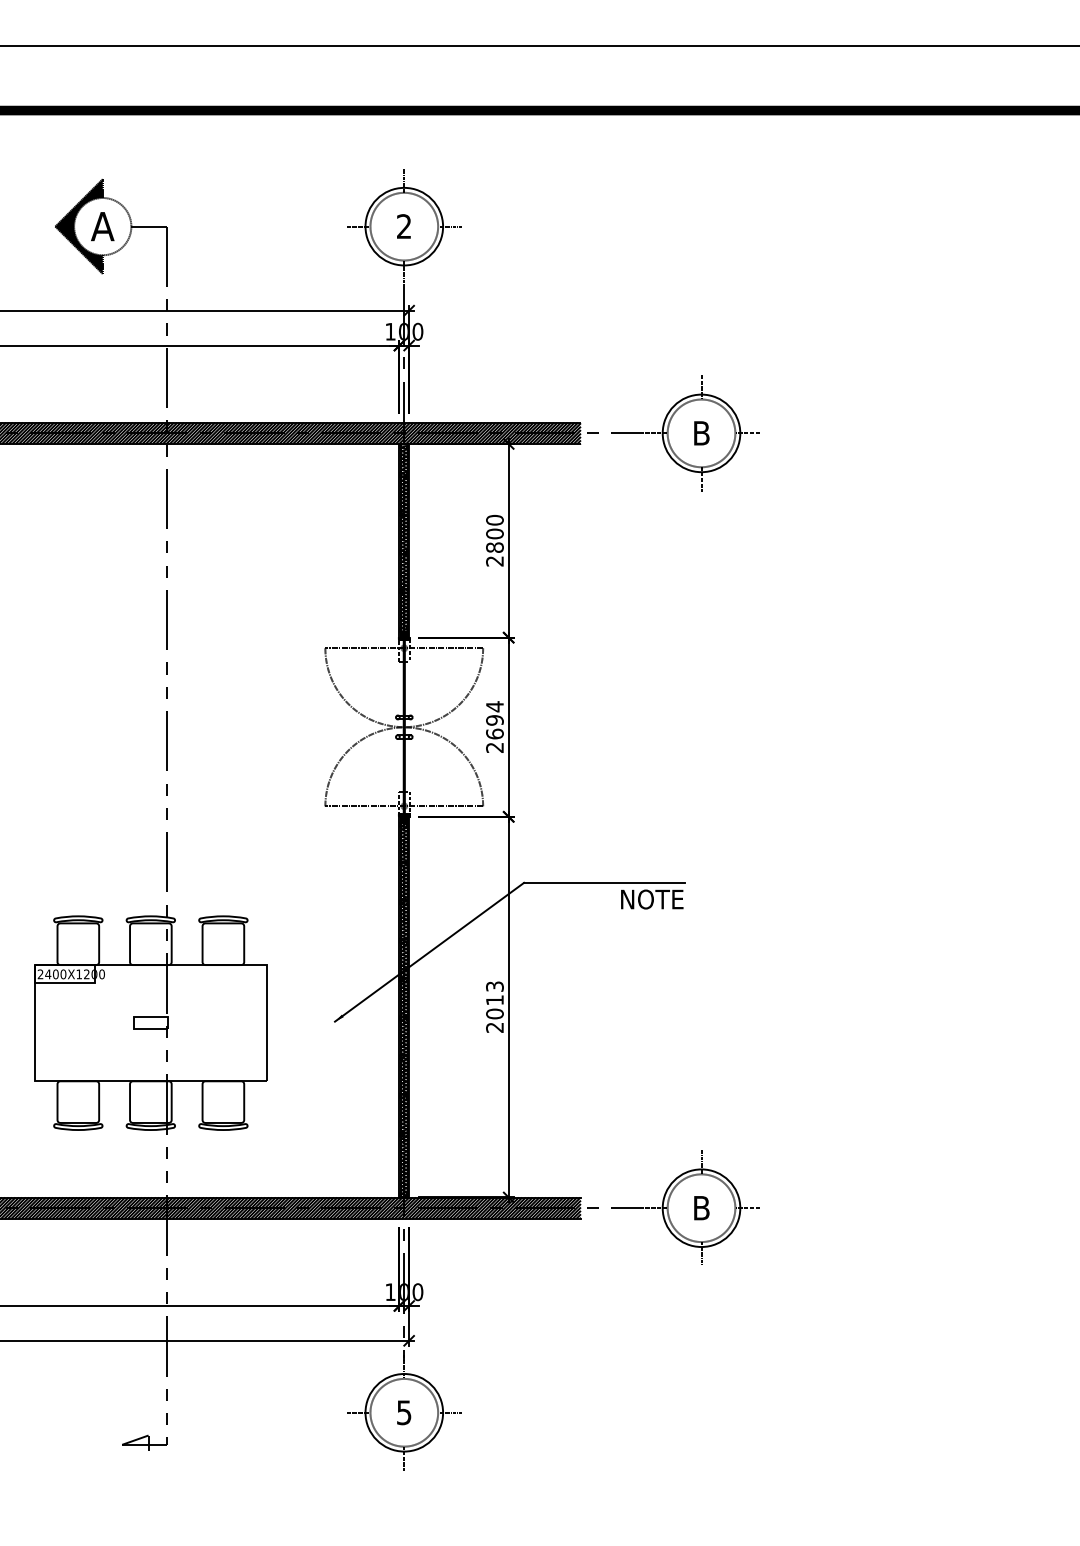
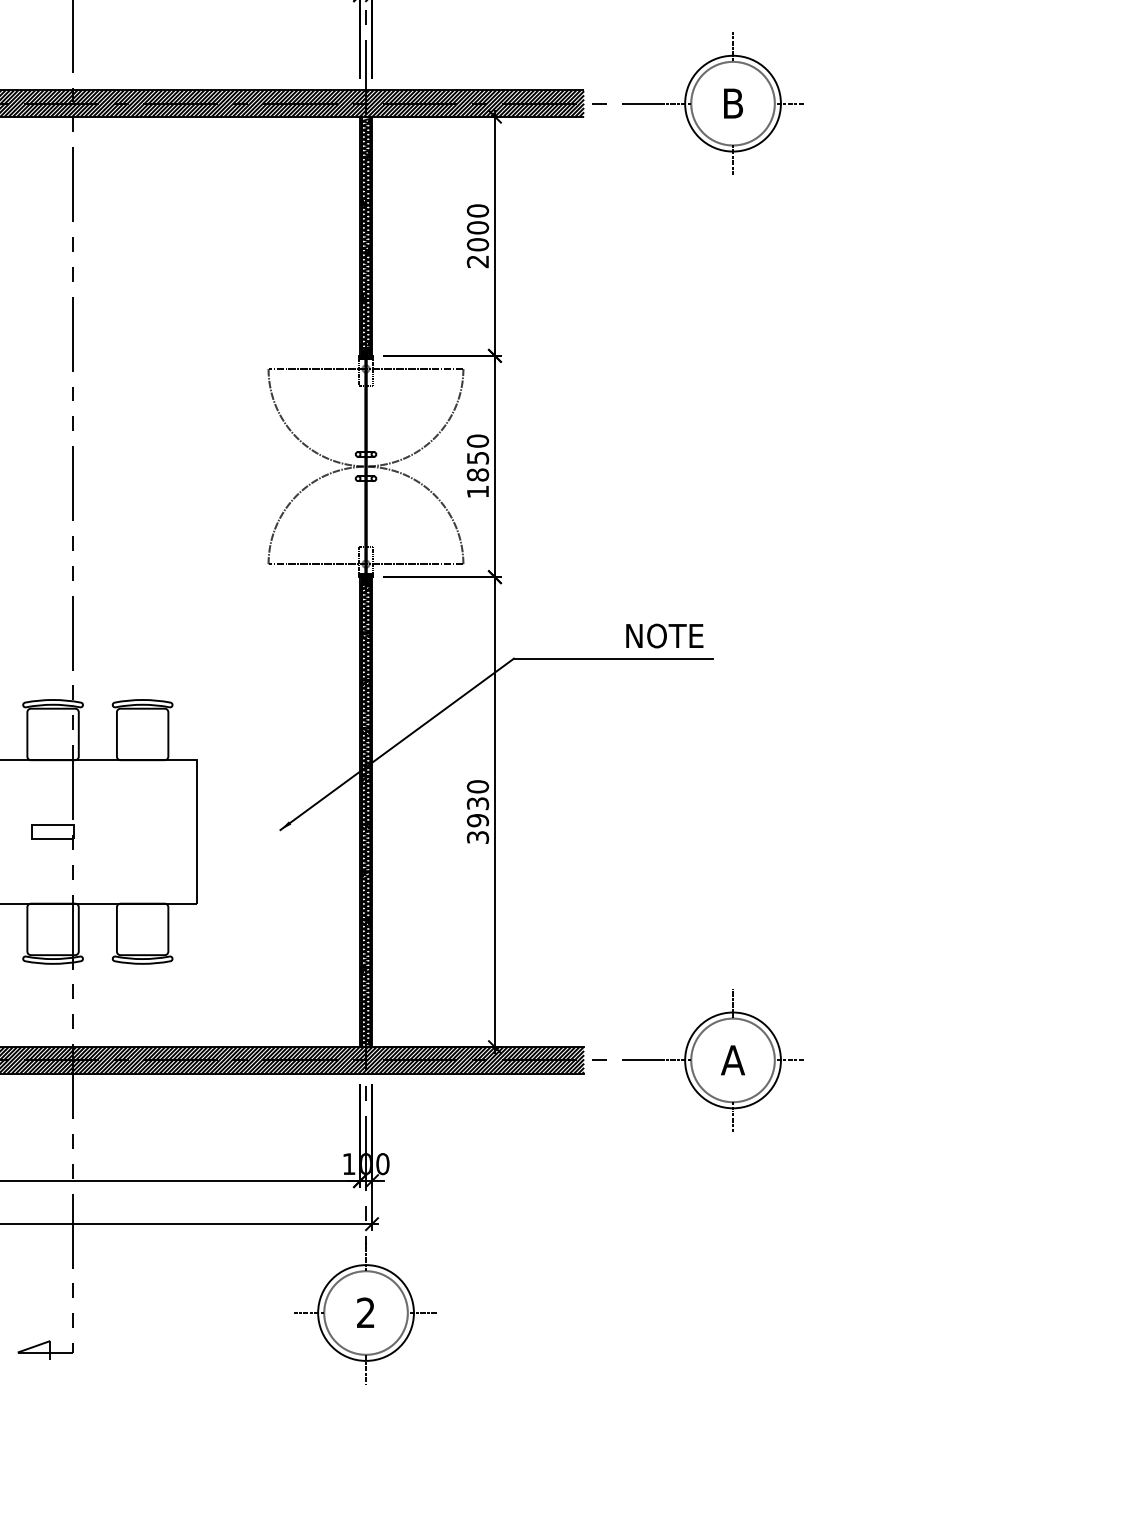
text: (494, 547) -> (477, 244), 2800 -> 2000
text: (494, 726) -> (477, 465), 2694 -> 1850
text: (652, 899) -> (665, 635), moved
text: (494, 1006) -> (477, 811), 2013 -> 3930
text: (701, 1208) -> (733, 1060), B -> A
text: (404, 1412) -> (366, 1312), 5 -> 2

